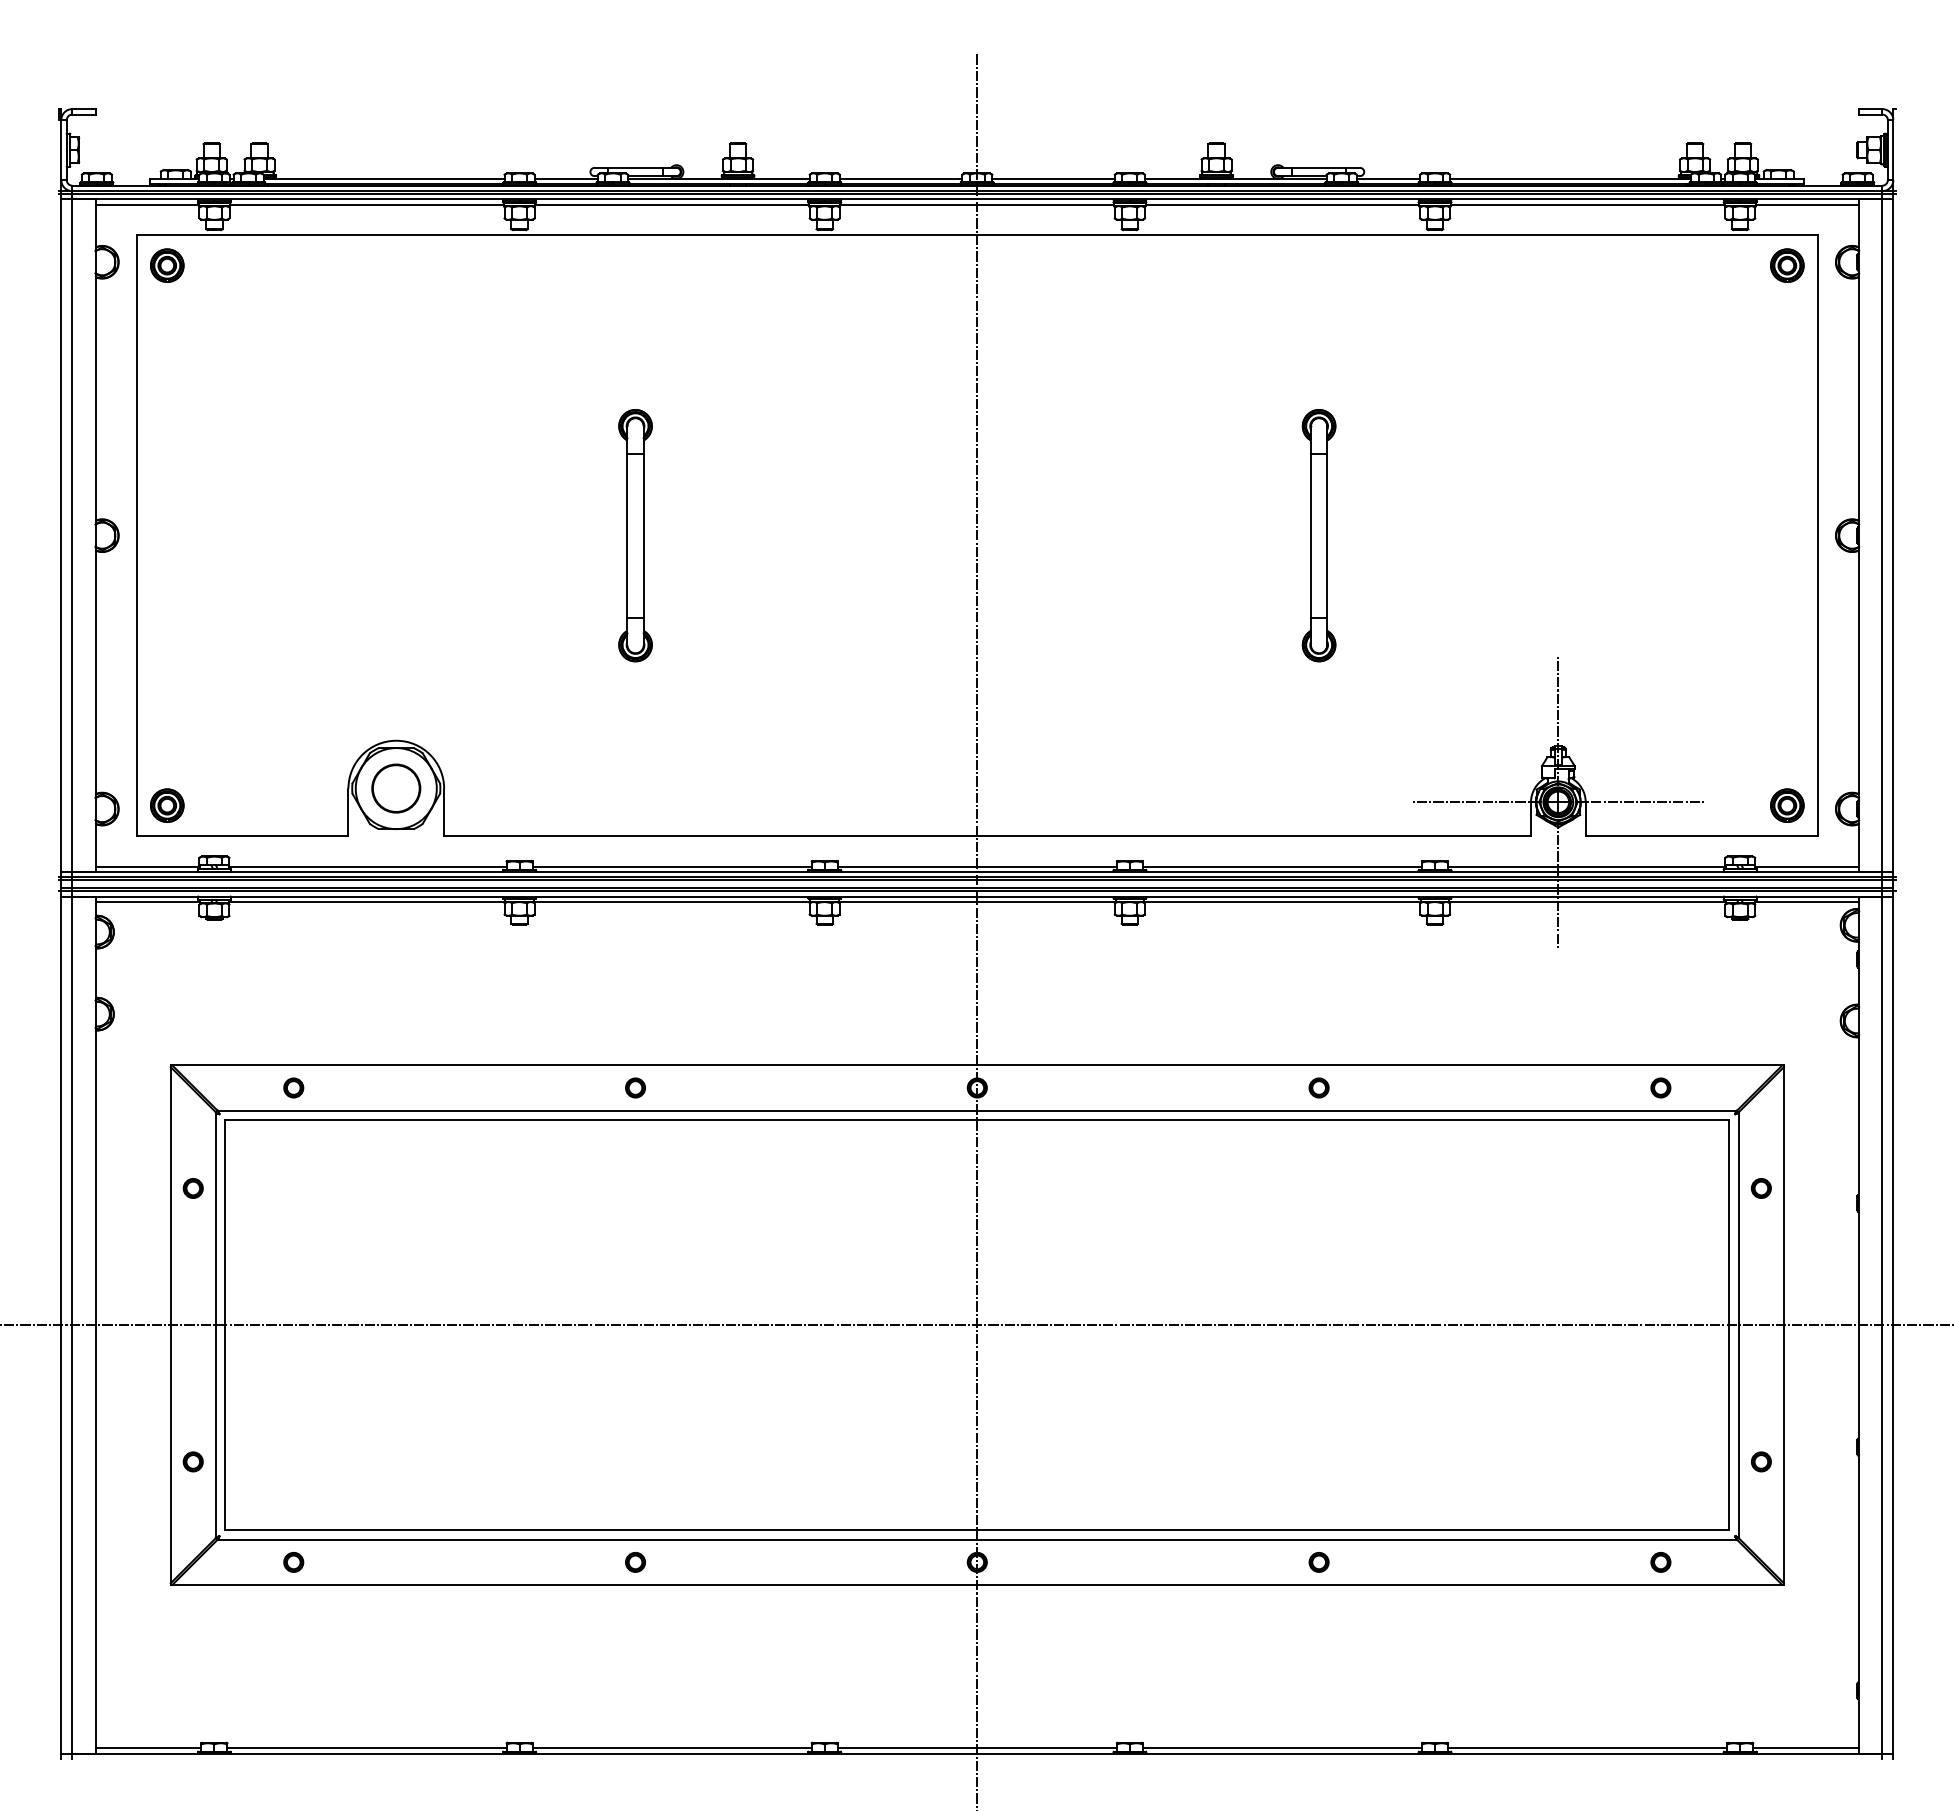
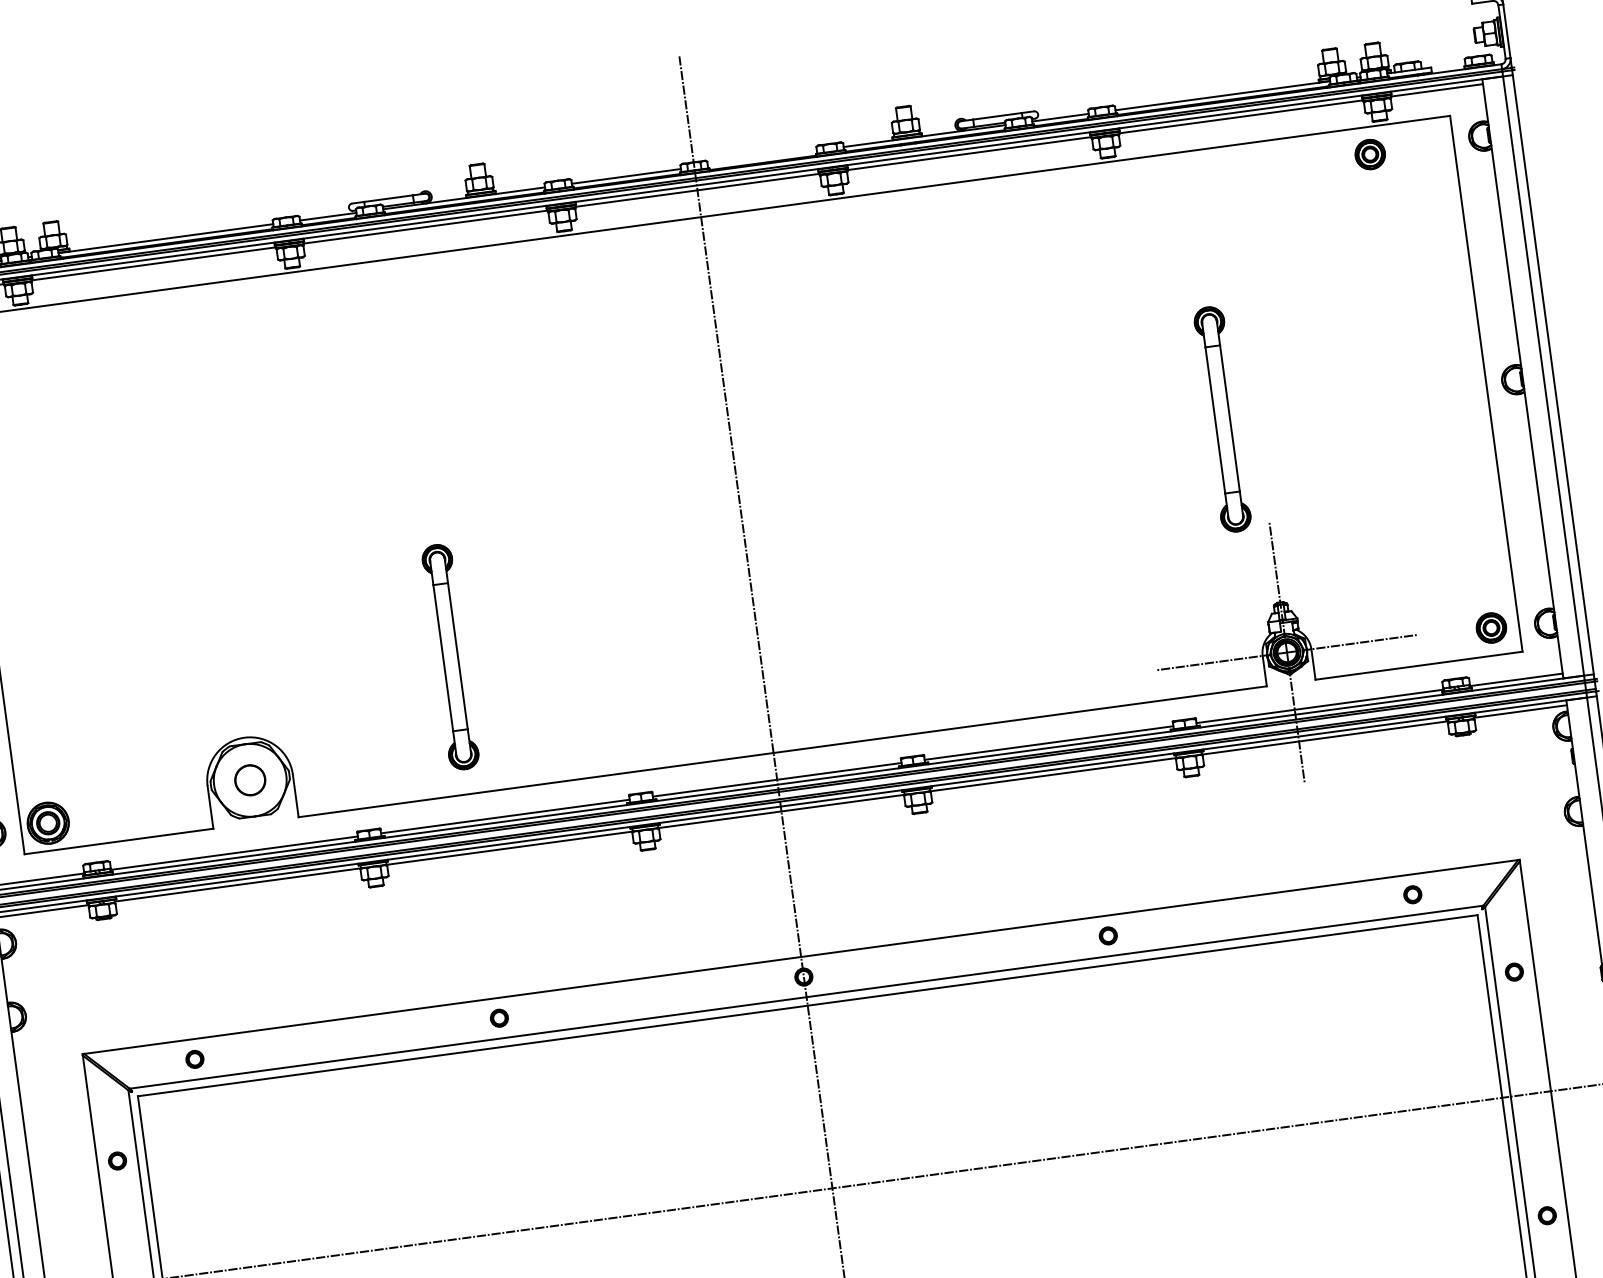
line: (1053, 178) -> (762, 157), removed
part: (1787, 265) -> (1370, 154), moved
part: (635, 535) -> (450, 657), moved
part: (1318, 535) -> (1222, 419), moved
circle: (396, 788) -> (250, 780), size x0.7
part: (167, 805) -> (48, 822), size x1.4

